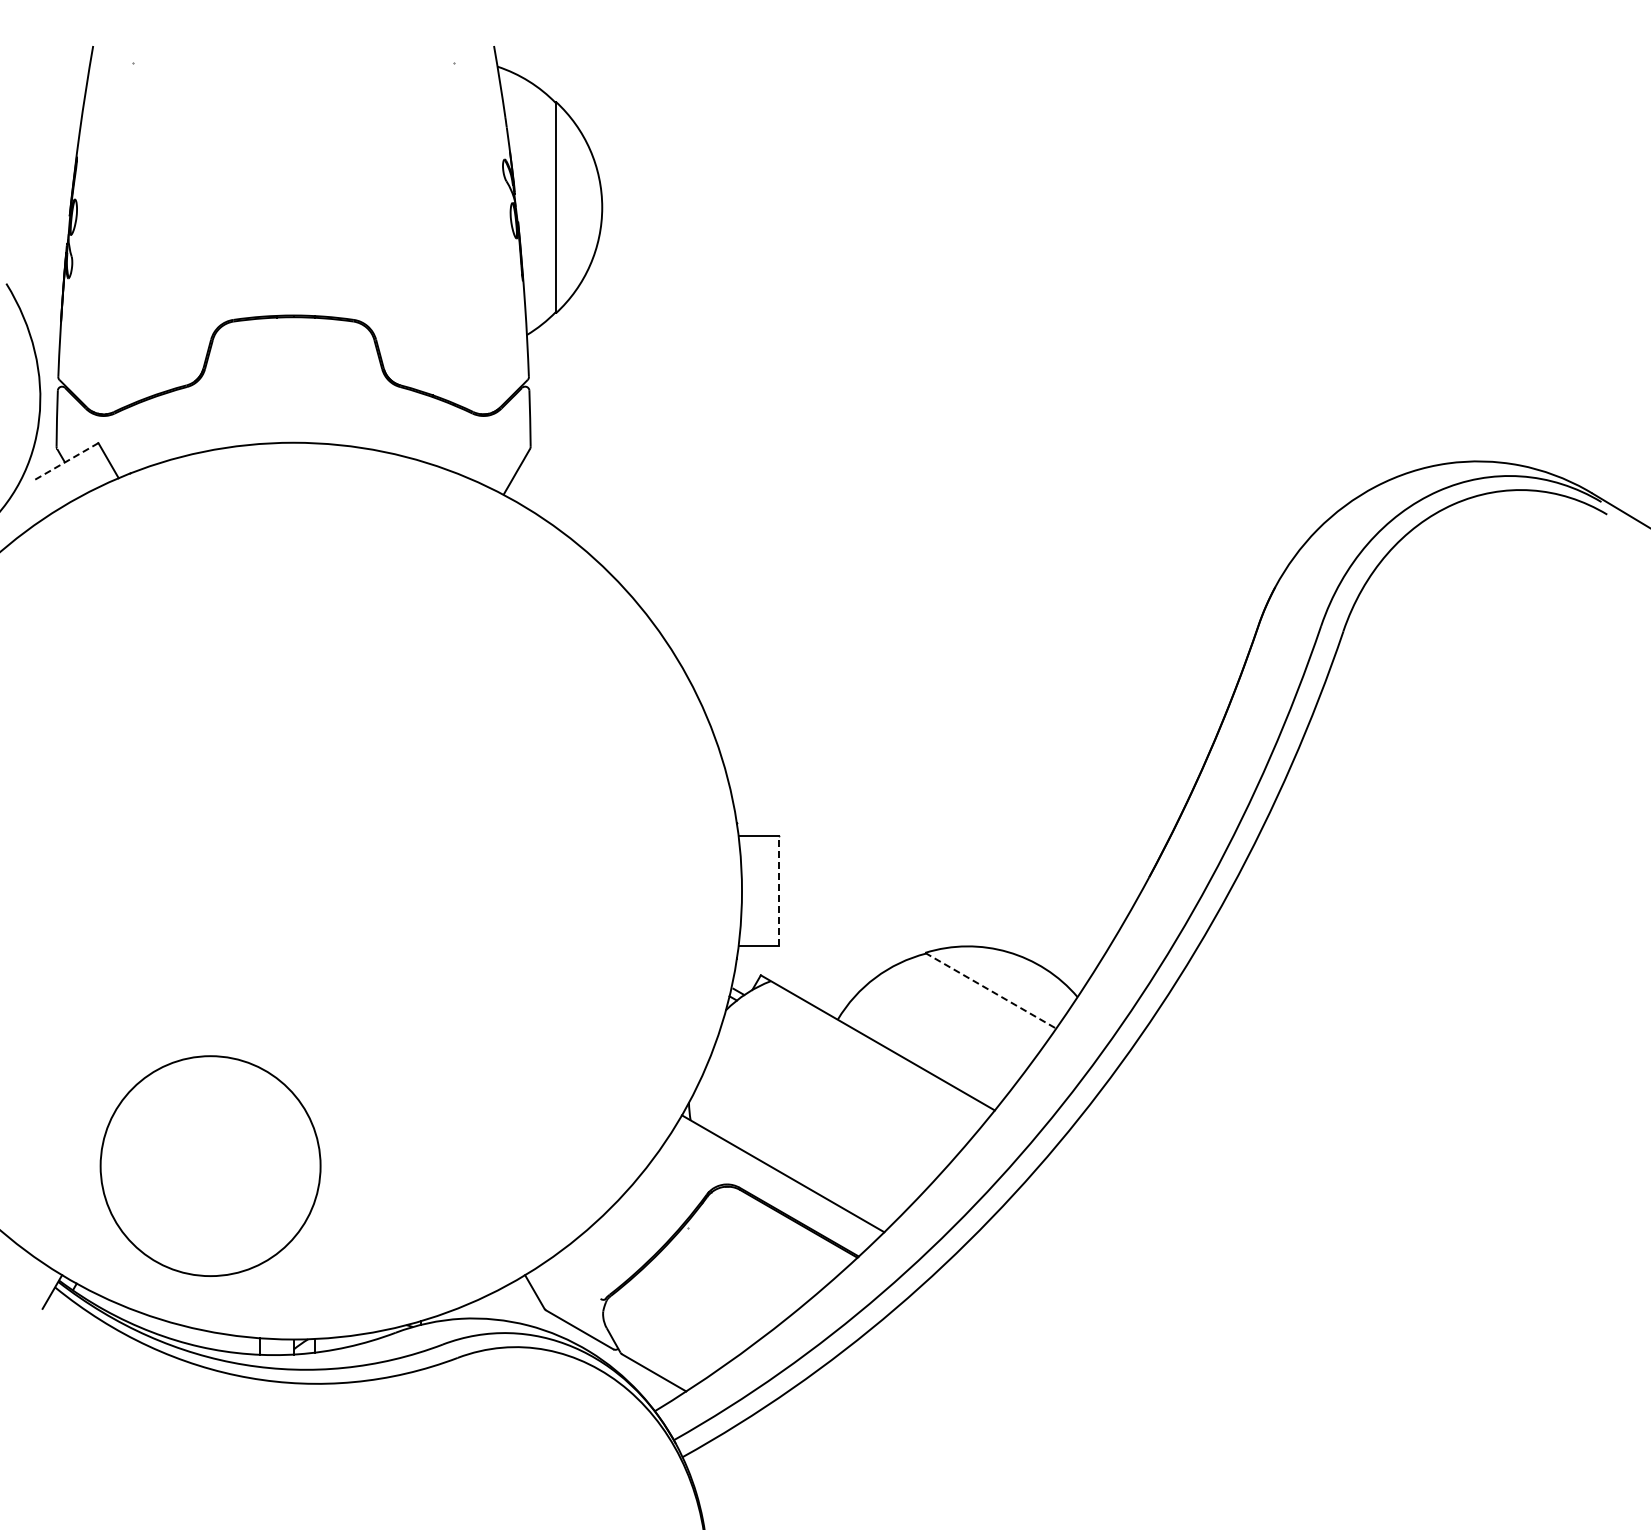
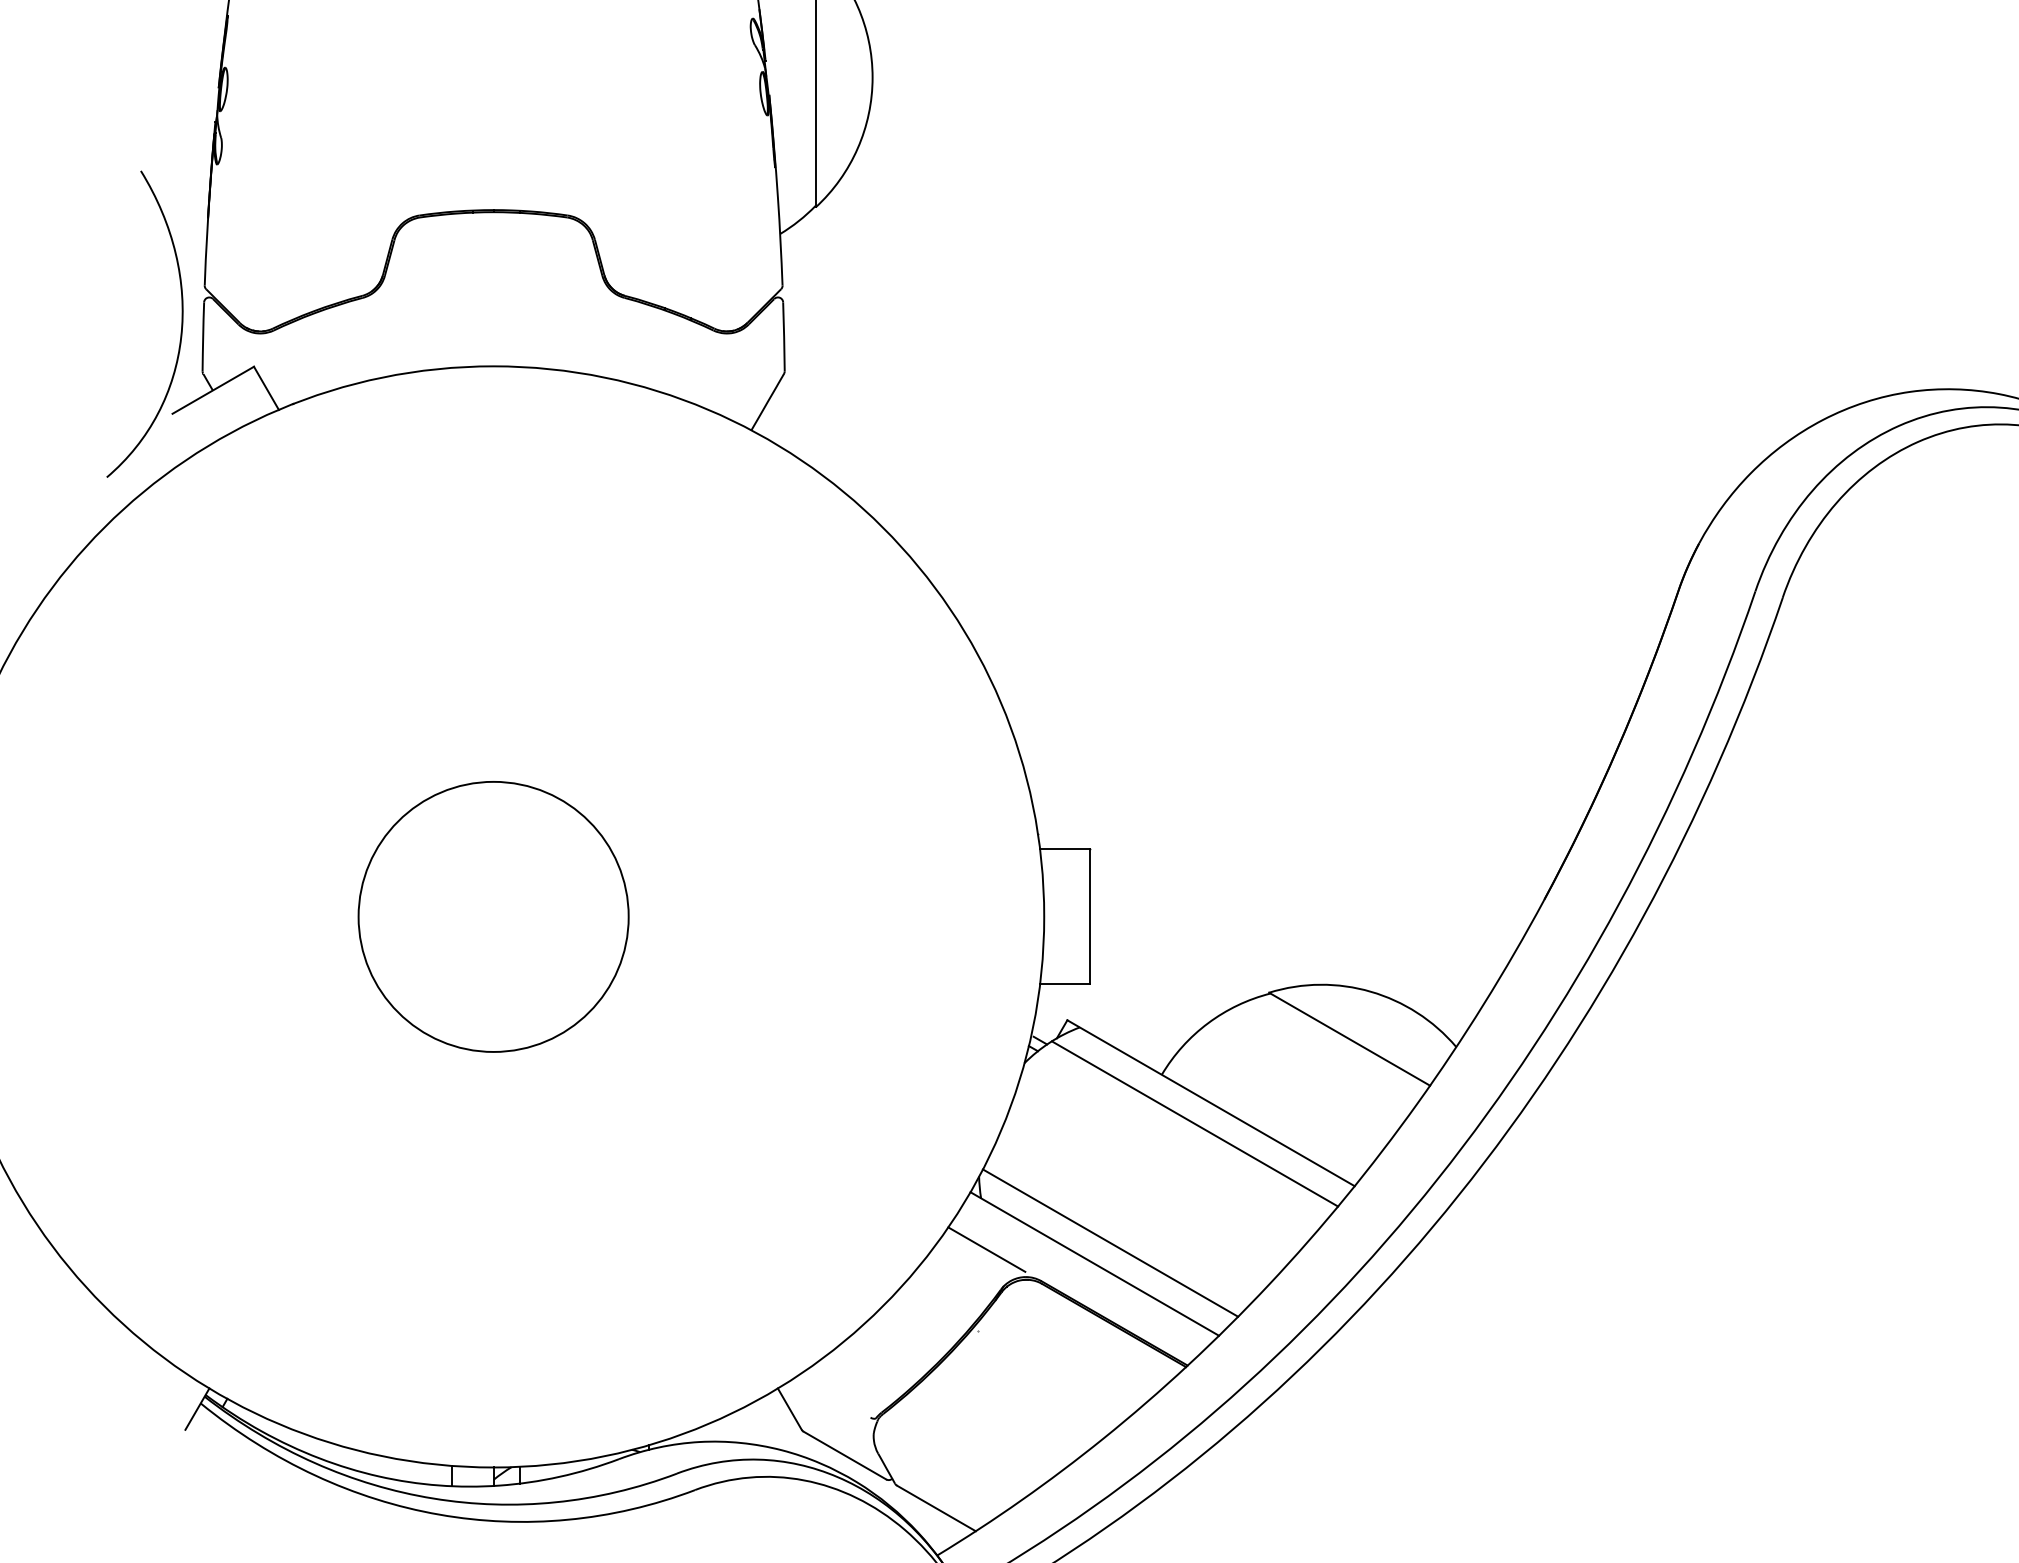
line: (64, 462) -> (212, 390), dashed -> solid
line: (779, 891) -> (1090, 917), dashed -> solid
line: (990, 990) -> (1349, 1038), dashed -> solid
line: (864, 1059) -> (1194, 1123), added
line: (795, 1156) -> (1109, 1242), added
line: (694, 1162) -> (985, 1250), added
circle: (210, 1165) -> (493, 916), moved

